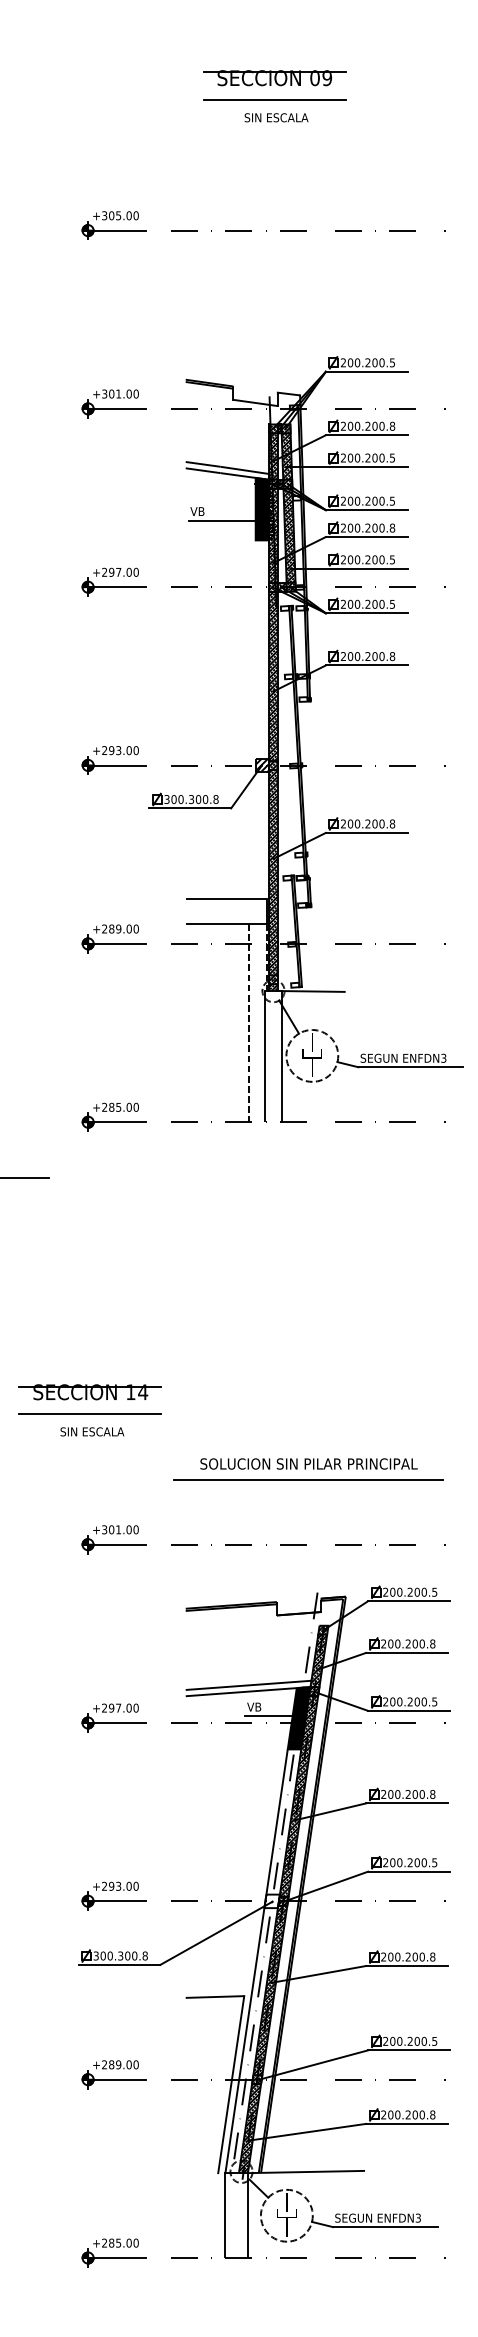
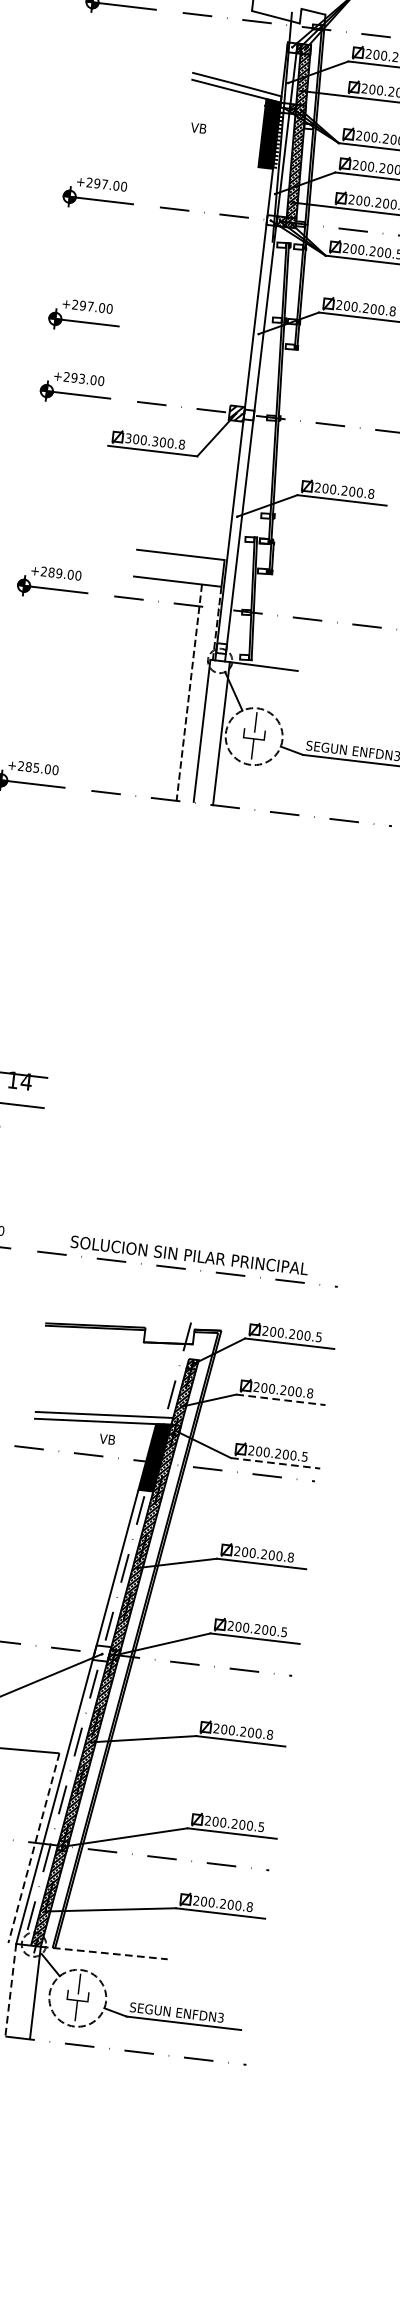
line: (224, 520) -> (226, 141), removed
part: (113, 693) -> (83, 315), added
hatch: (273, 707) -> (256, 351), removed
text: (308, 1463) -> (189, 1254), moved
line: (308, 1480) -> (195, 1199), removed
line: (406, 1652) -> (280, 1399), solid -> dashed
line: (408, 1710) -> (275, 1462), solid -> dashed
line: (271, 1716) -> (124, 1451), removed
line: (231, 2085) -> (34, 1849), solid -> dashed
line: (306, 2172) -> (104, 1953), solid -> dashed
line: (225, 2216) -> (10, 1991), solid -> dashed

